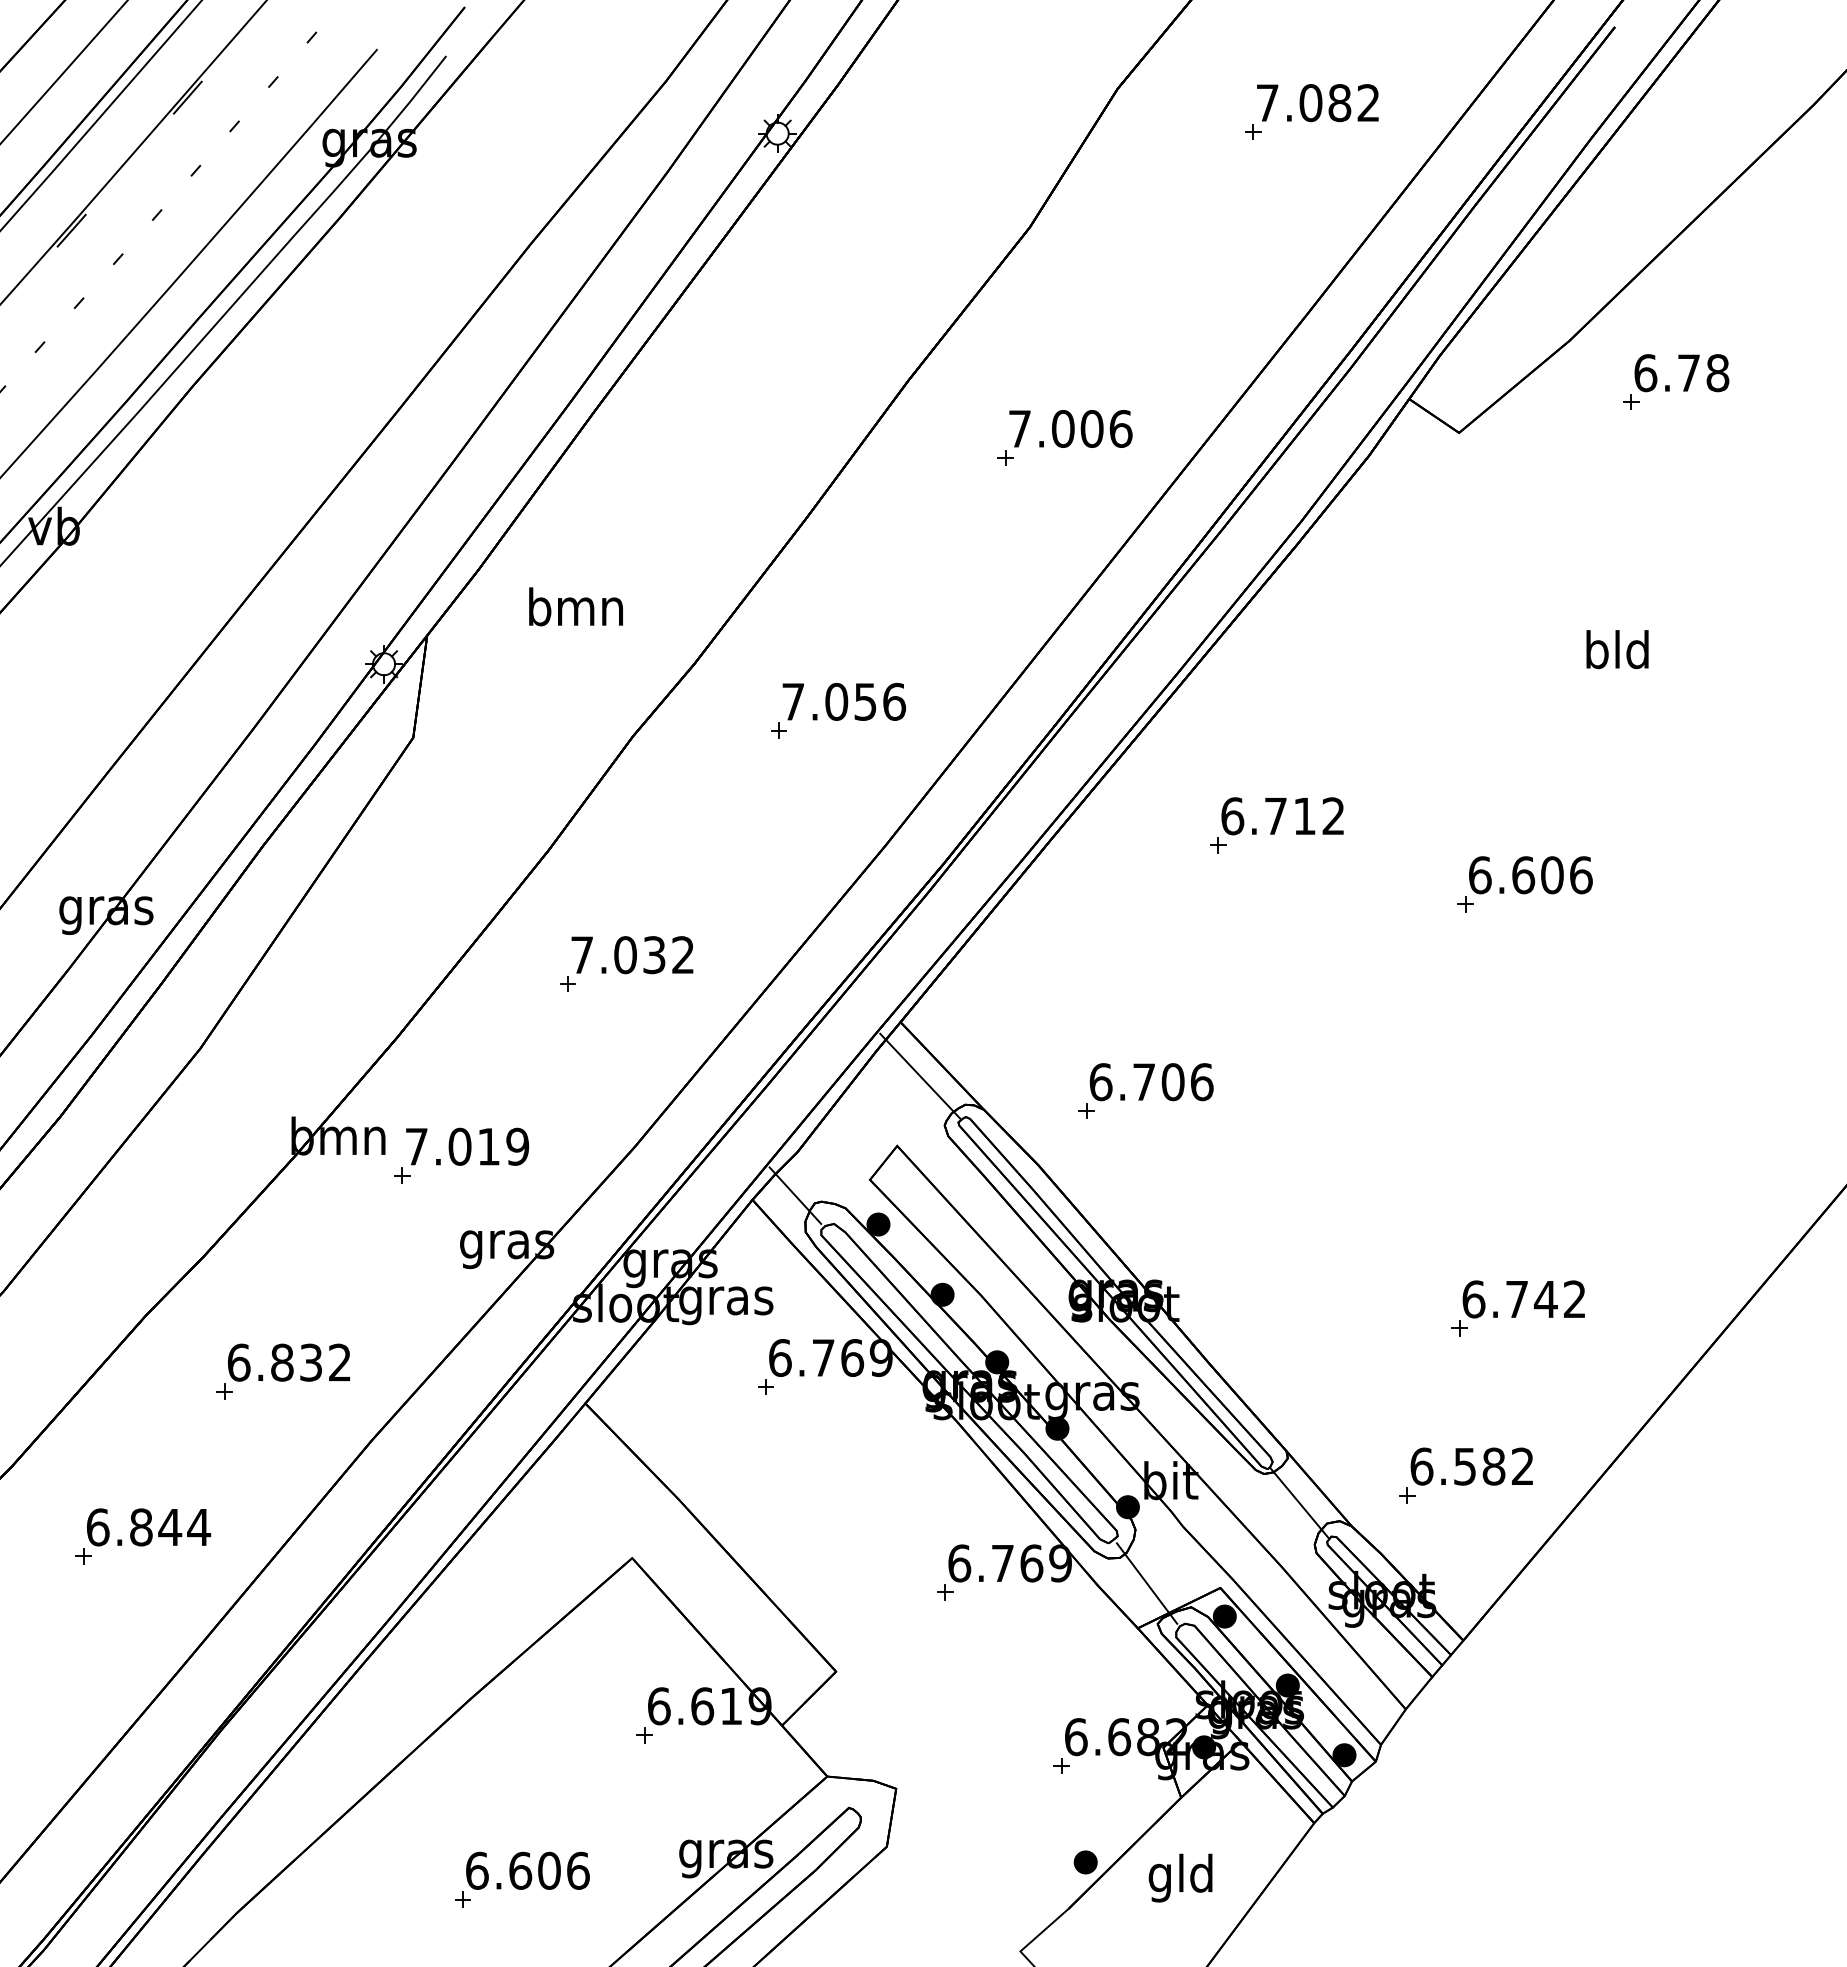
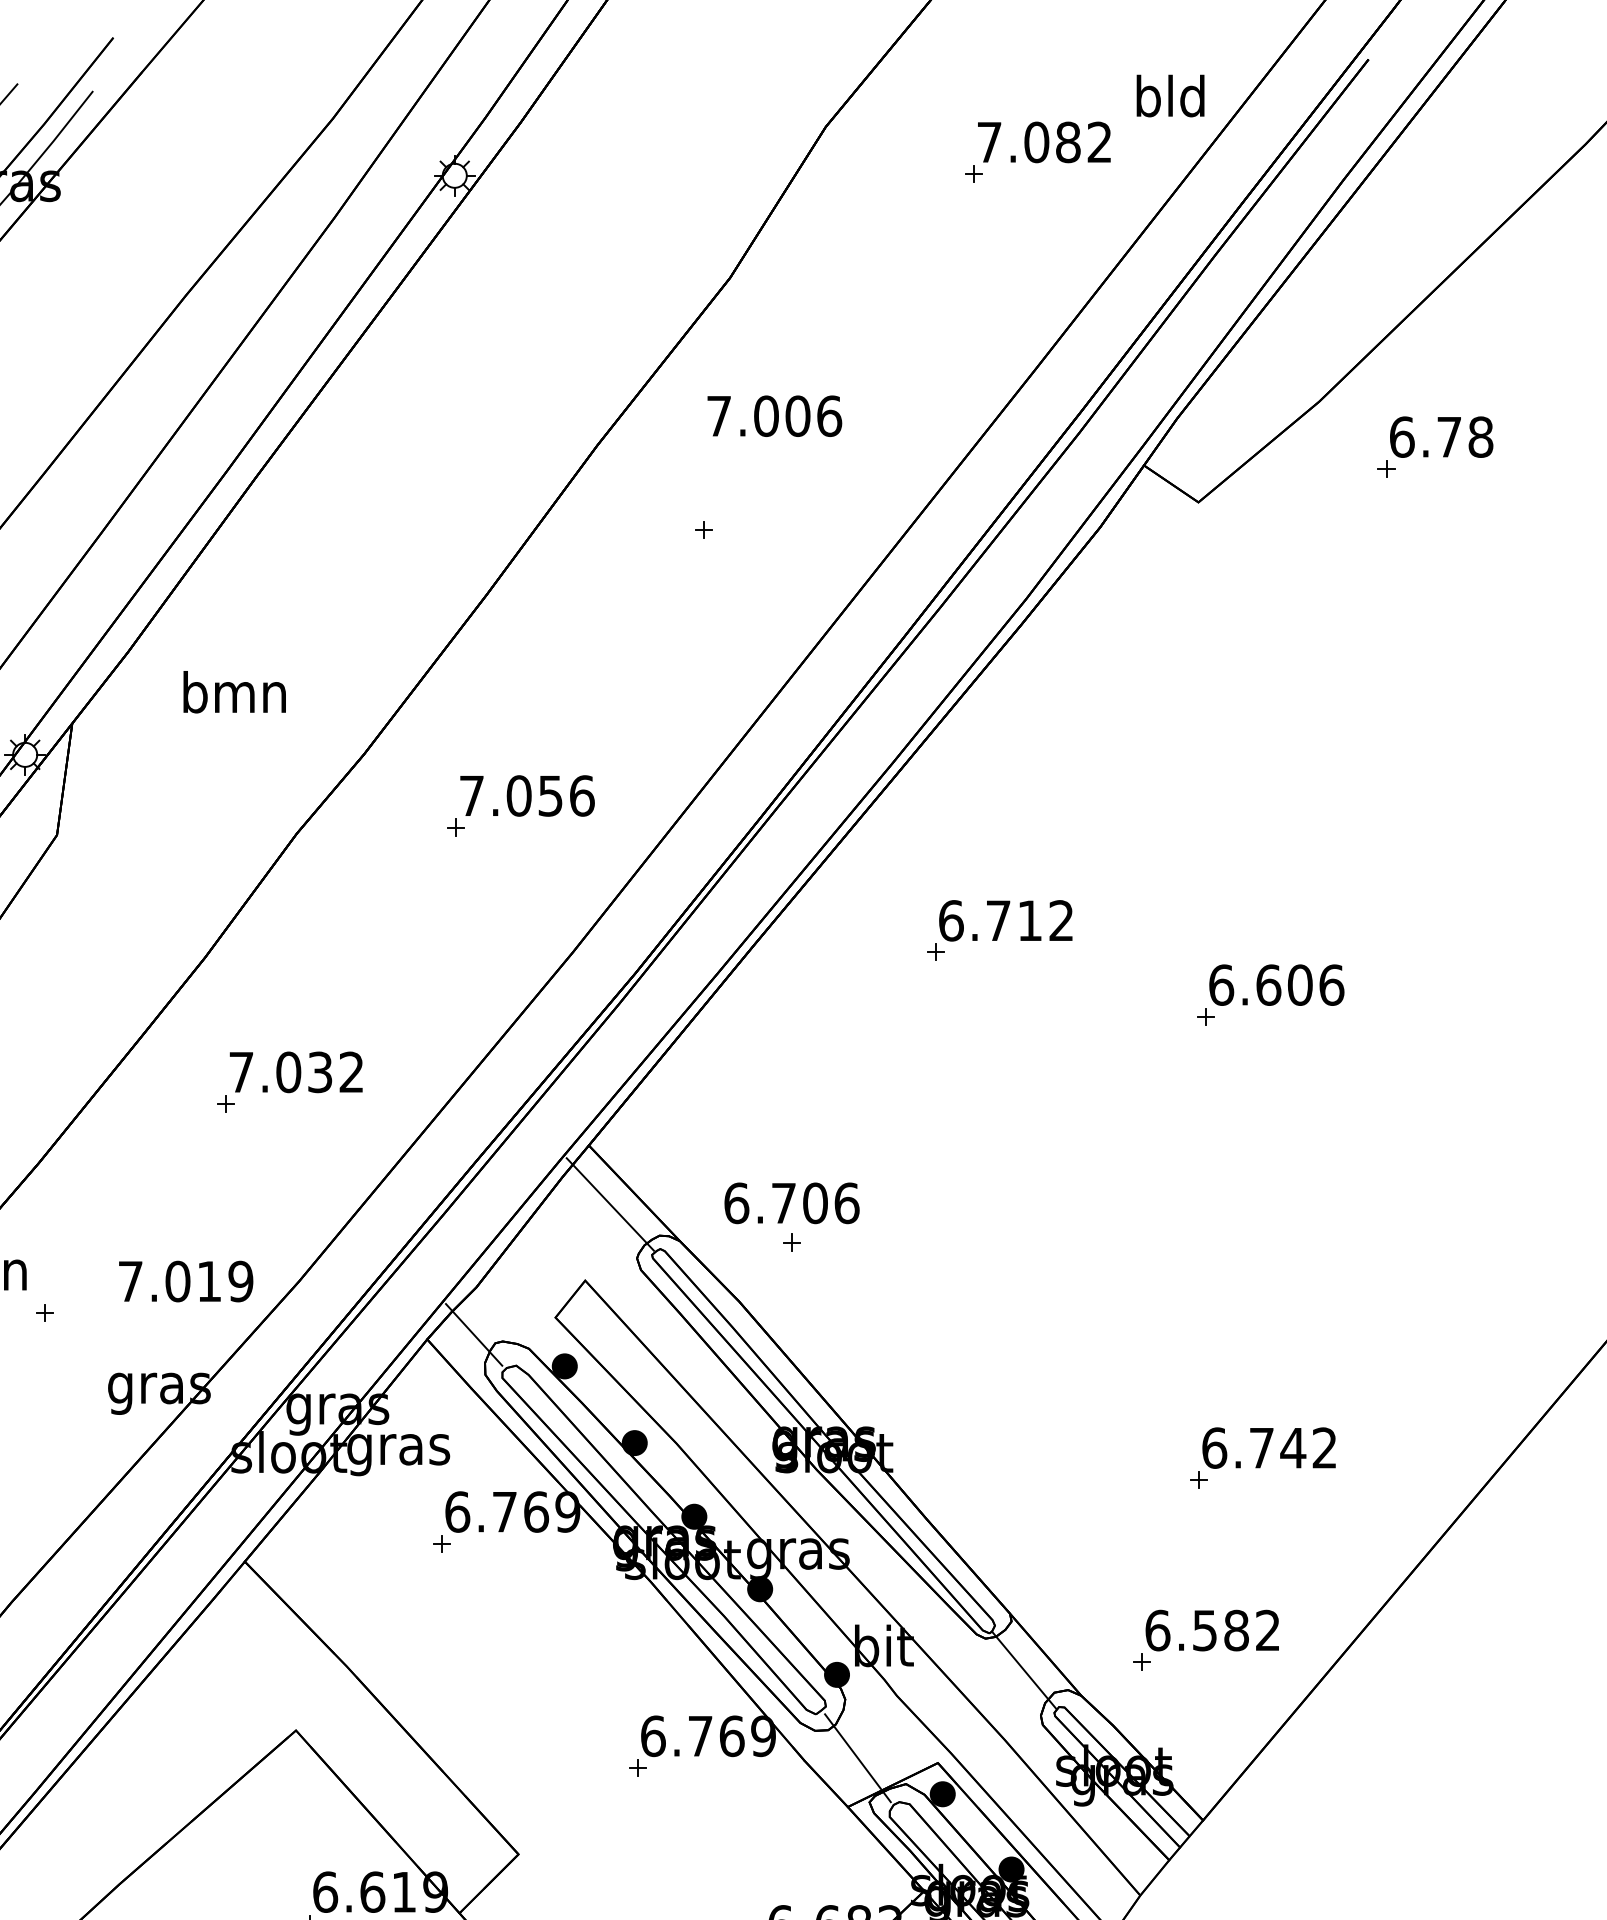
text: (1070, 428) -> (774, 415), moved
text: (1617, 649) -> (1170, 95), moved
text: (1151, 1082) -> (791, 1203), moved
text: (467, 1146) -> (186, 1281), moved

